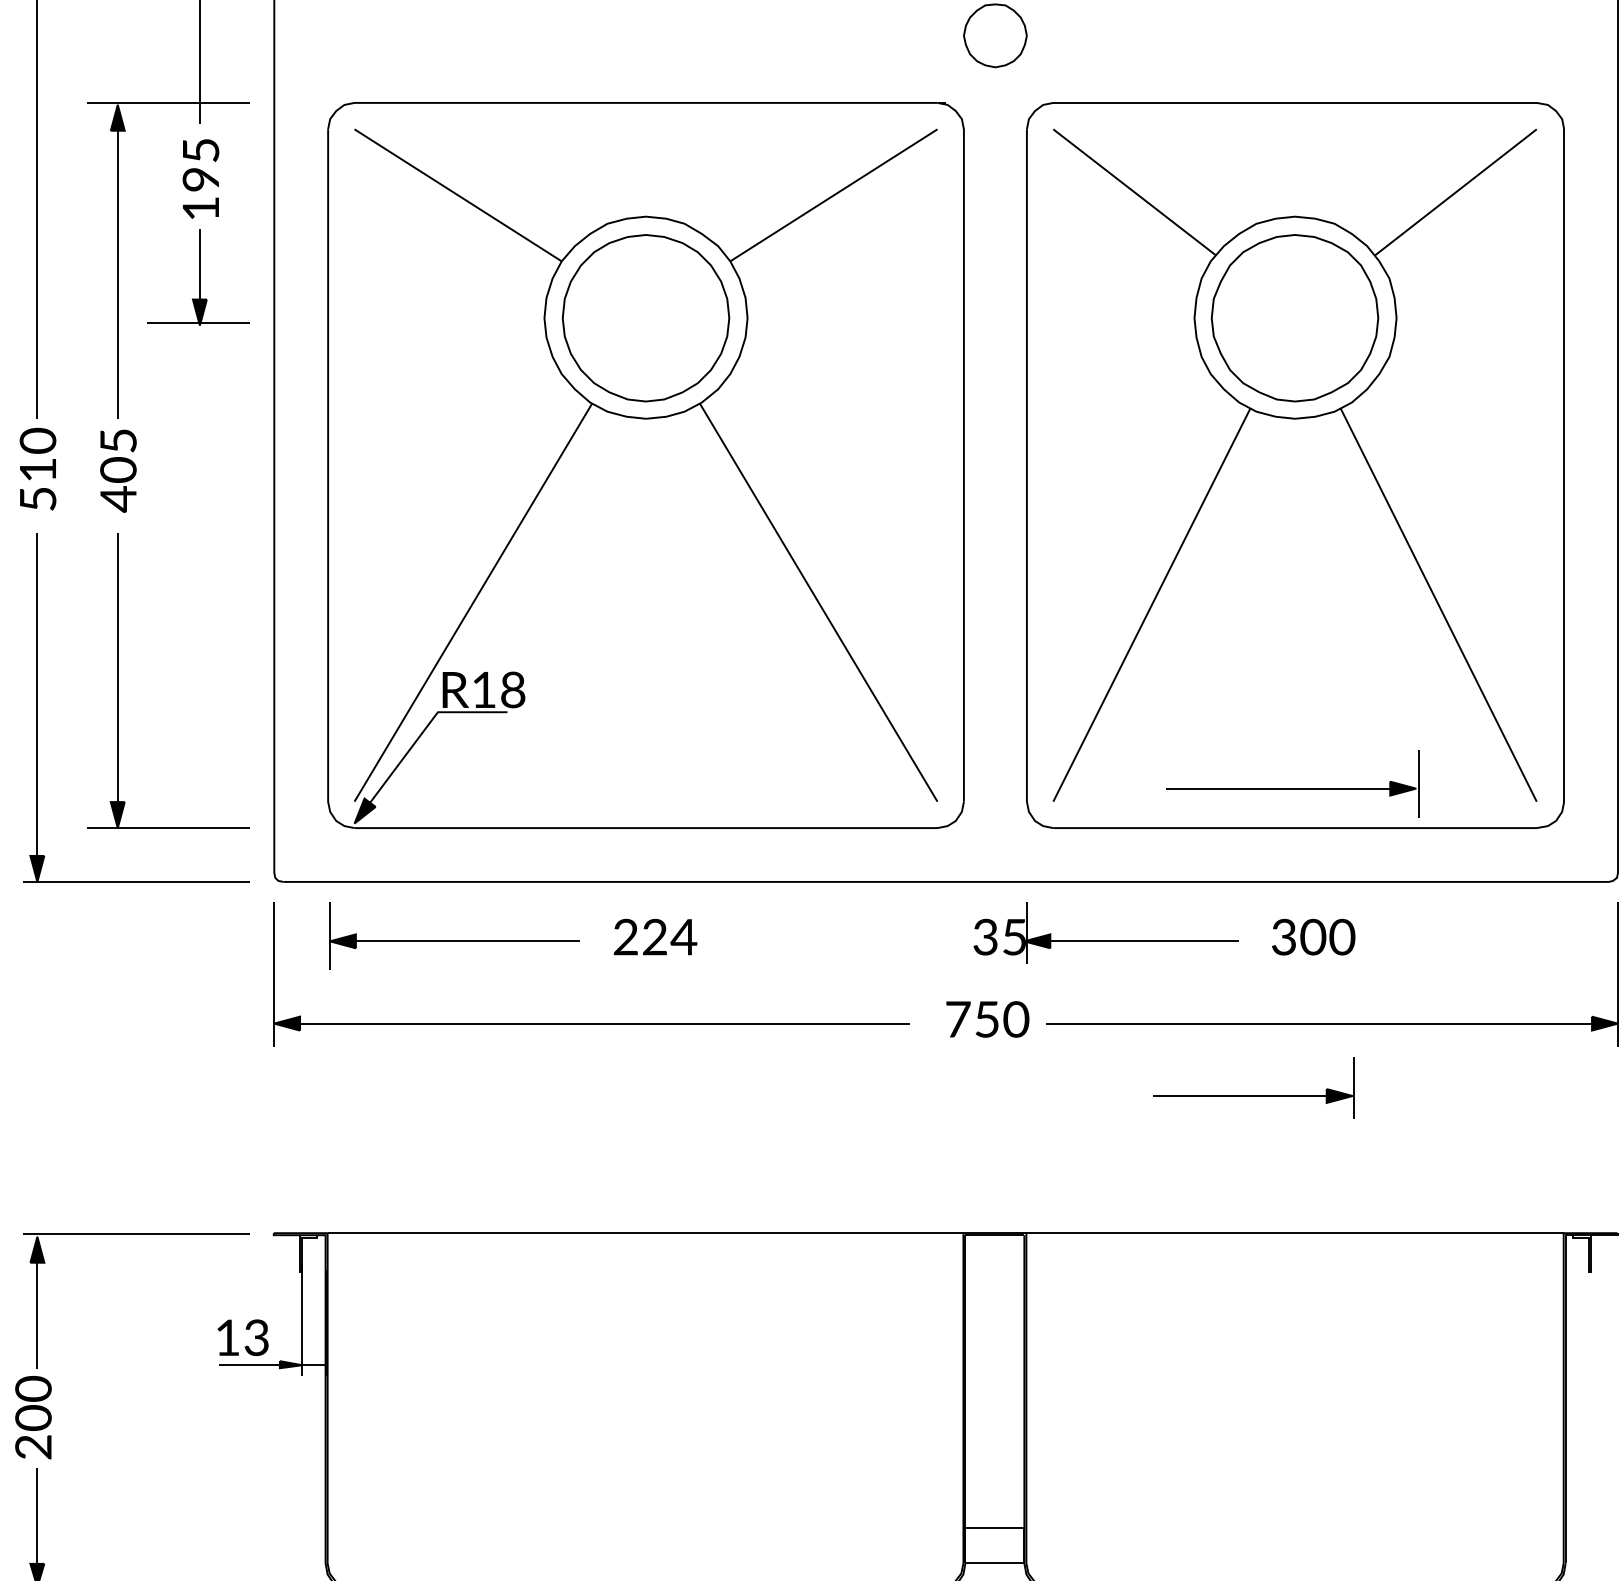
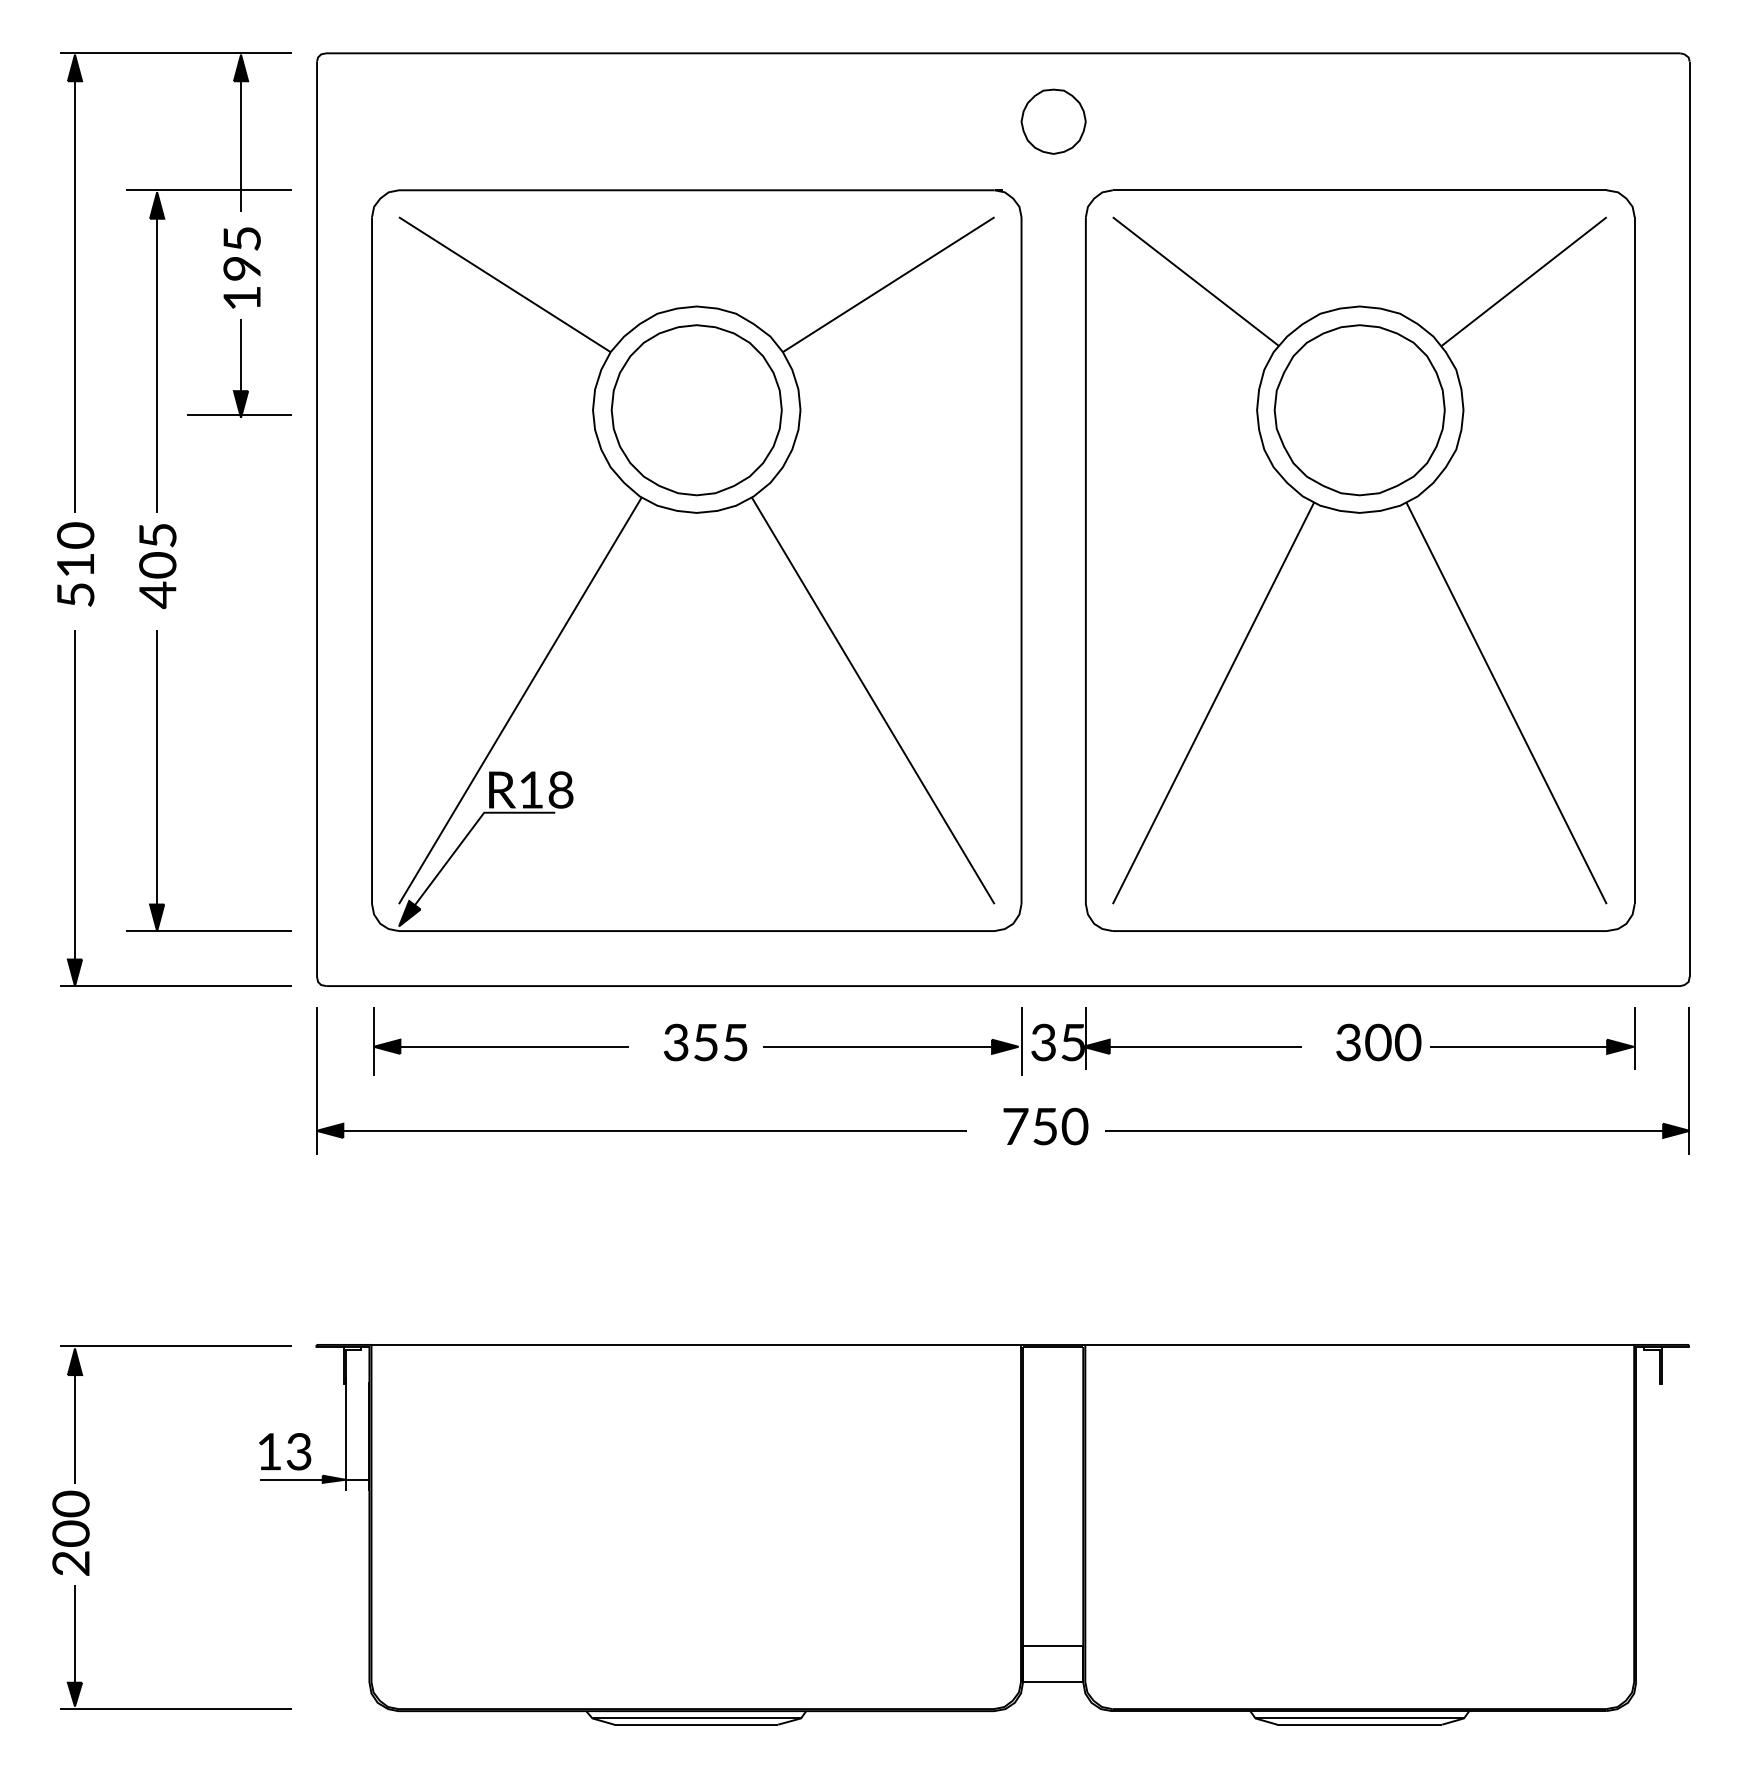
part: (1292, 783) -> (892, 1041), moved
text: (655, 937) -> (706, 1042), 224 -> 355
part: (1253, 1095) -> (1532, 1046), moved

